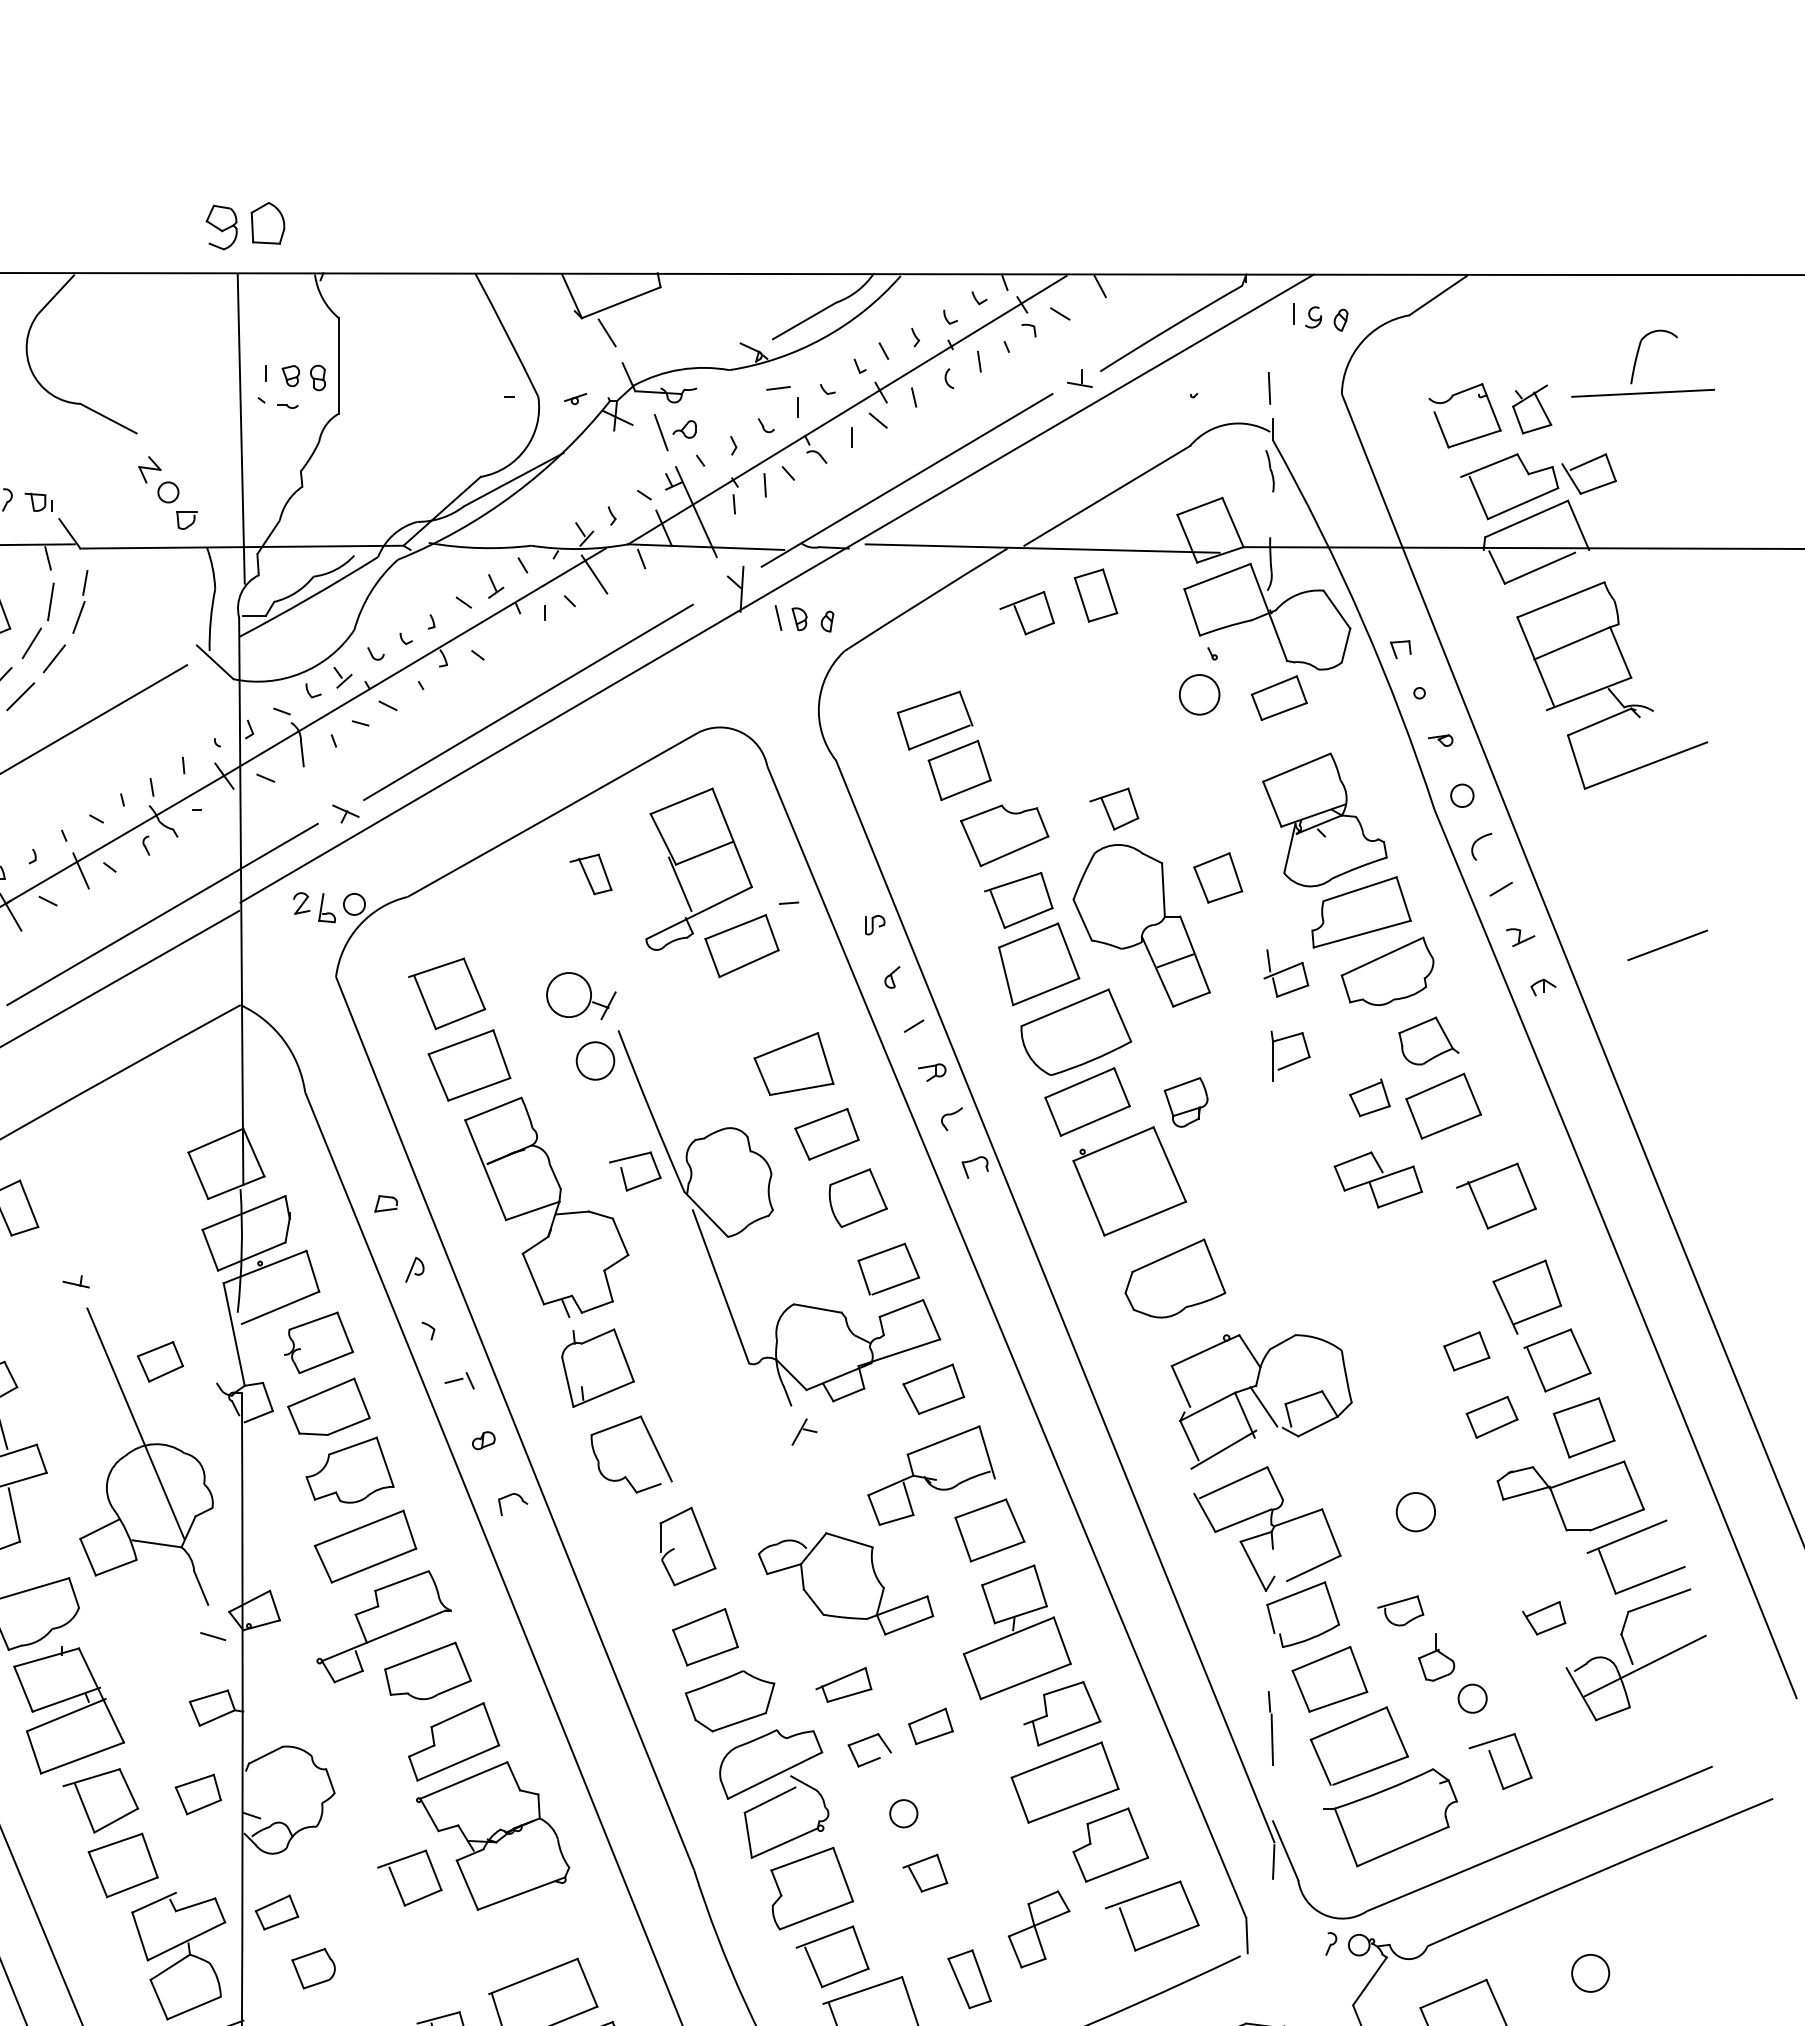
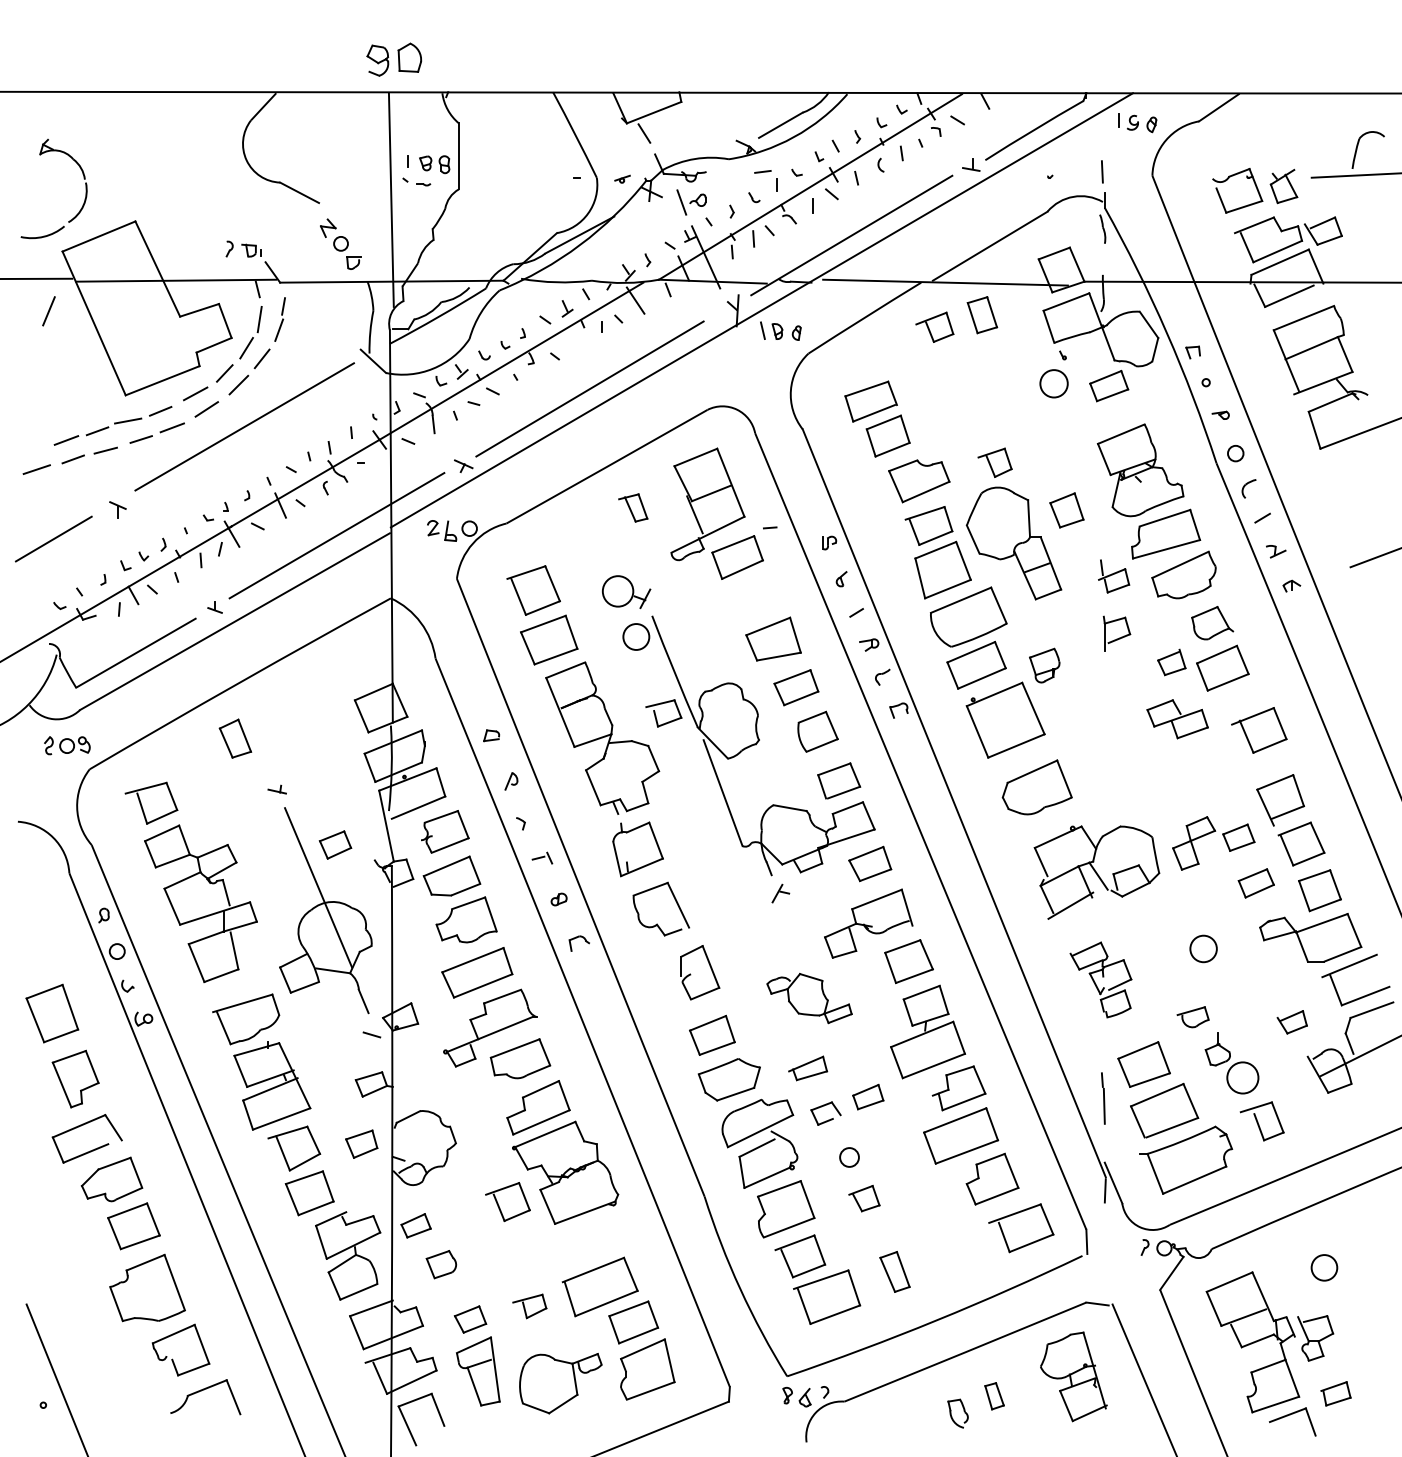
part: (1266, 1556) -> (1100, 979), size x0.6
part: (845, 1583) -> (809, 998), size x0.7
circle: (1472, 1698) -> (1242, 1077), size x1.6
part: (1039, 1929) -> (1194, 843), moved

